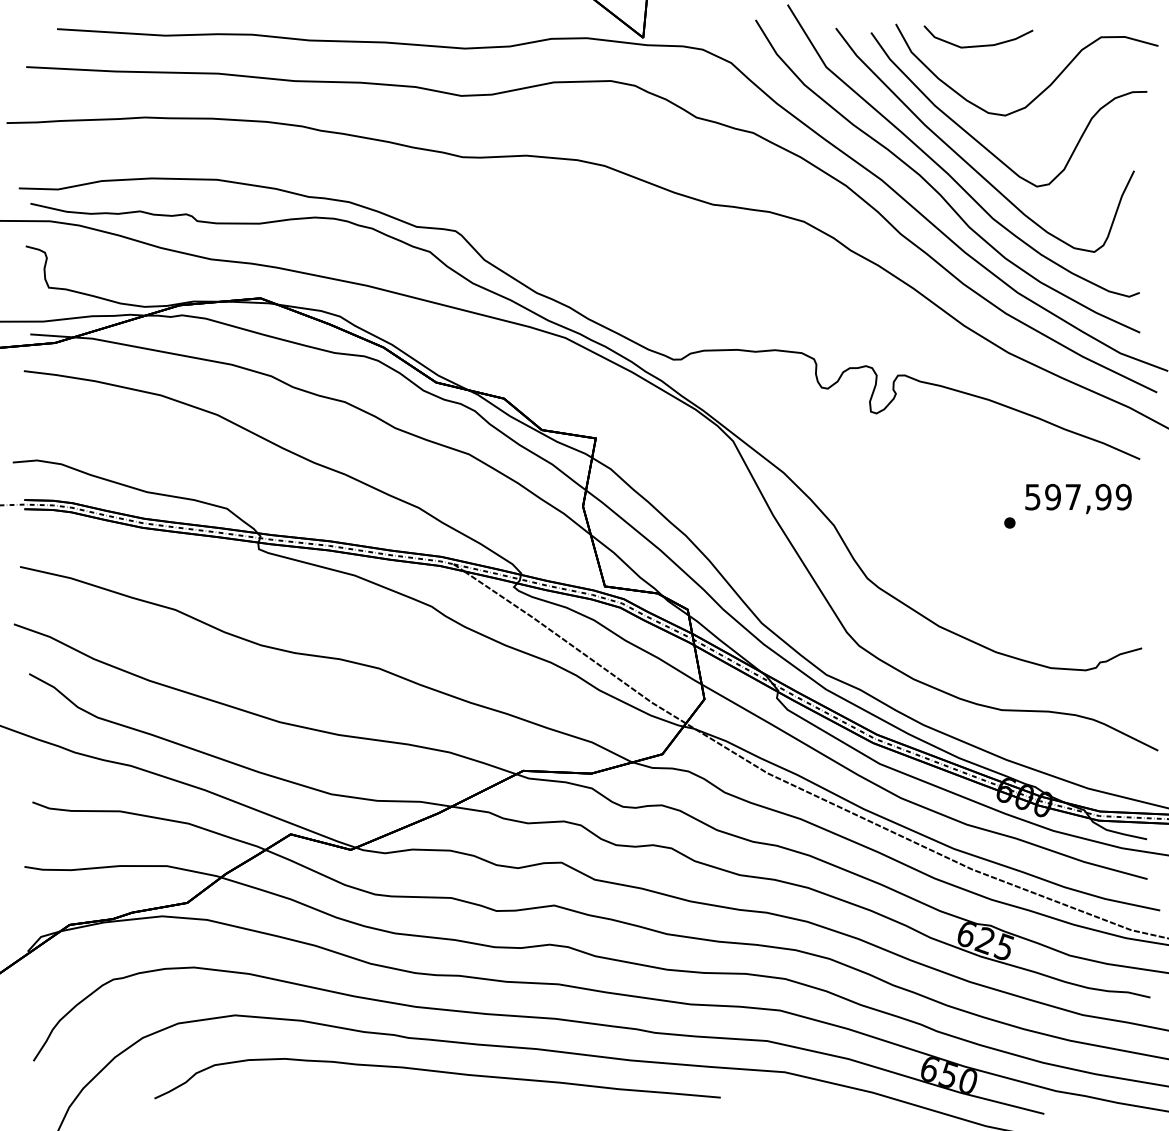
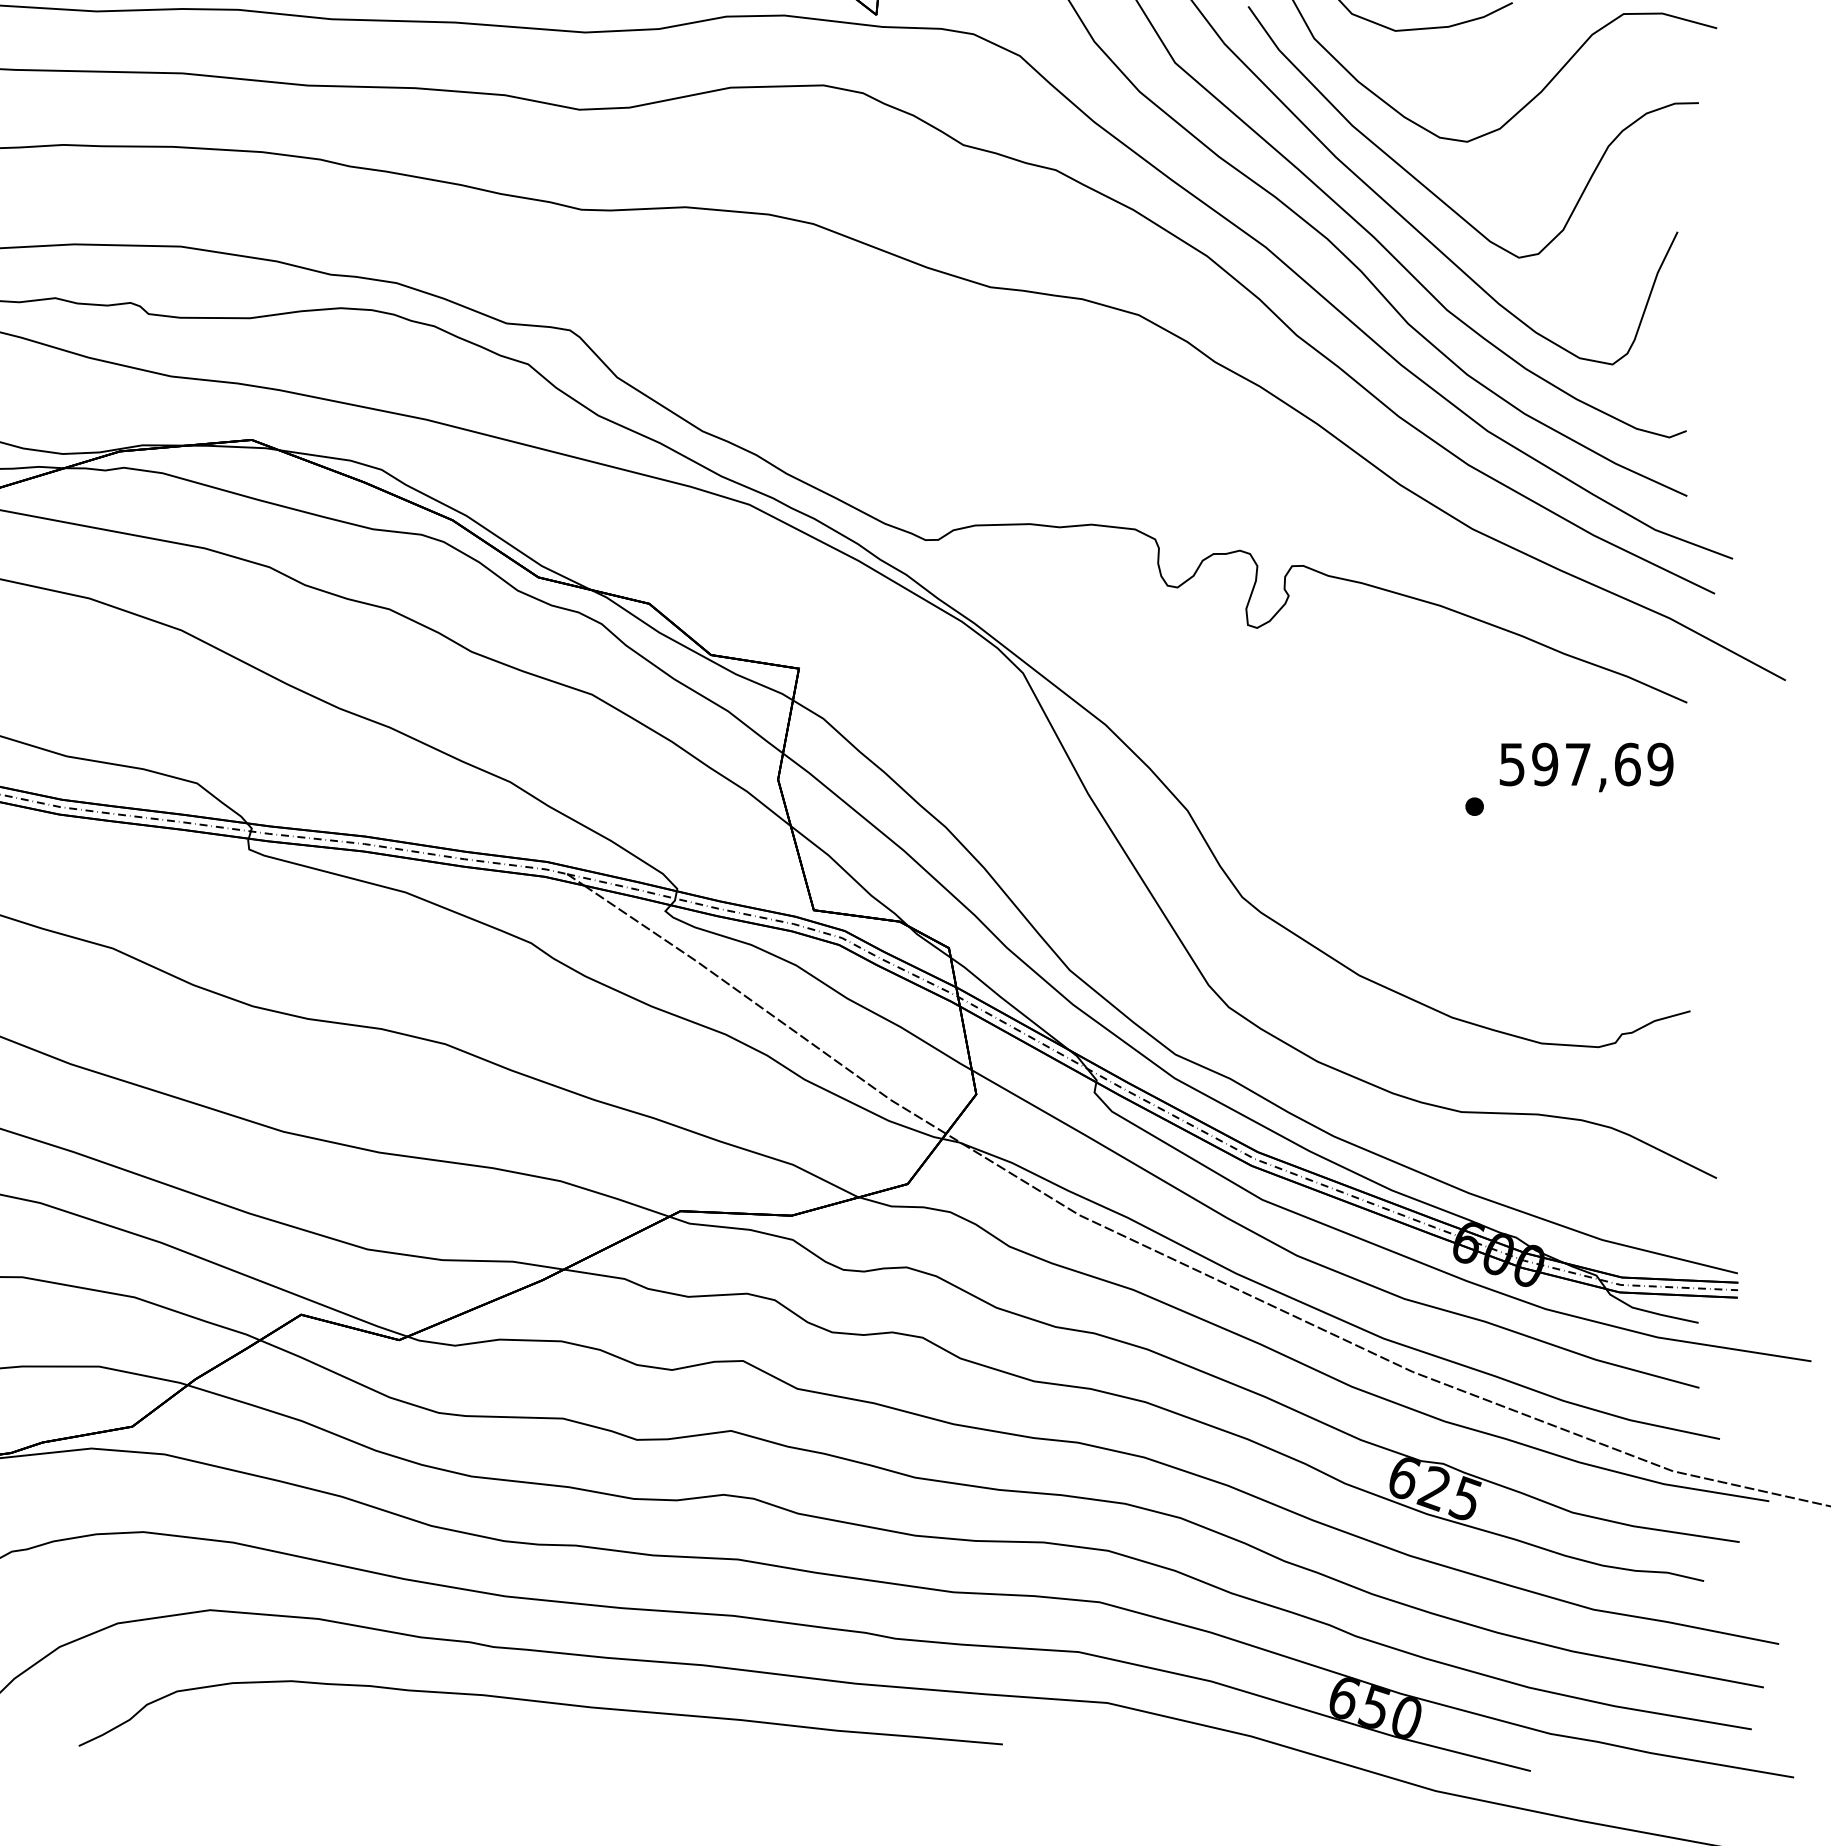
text: (1103, 496) -> (1627, 763), 597,99 -> 597,69

